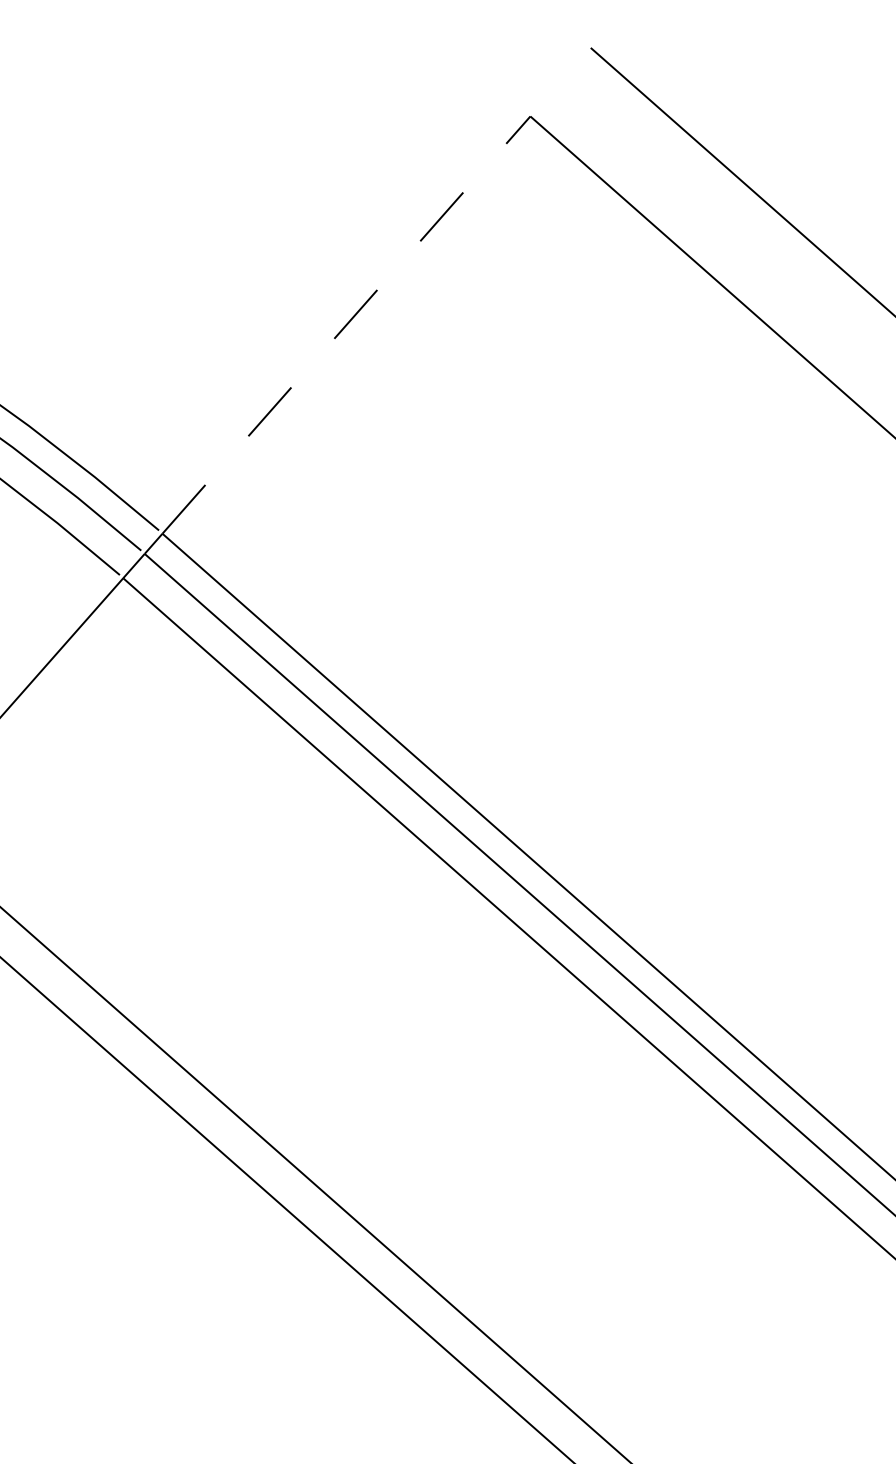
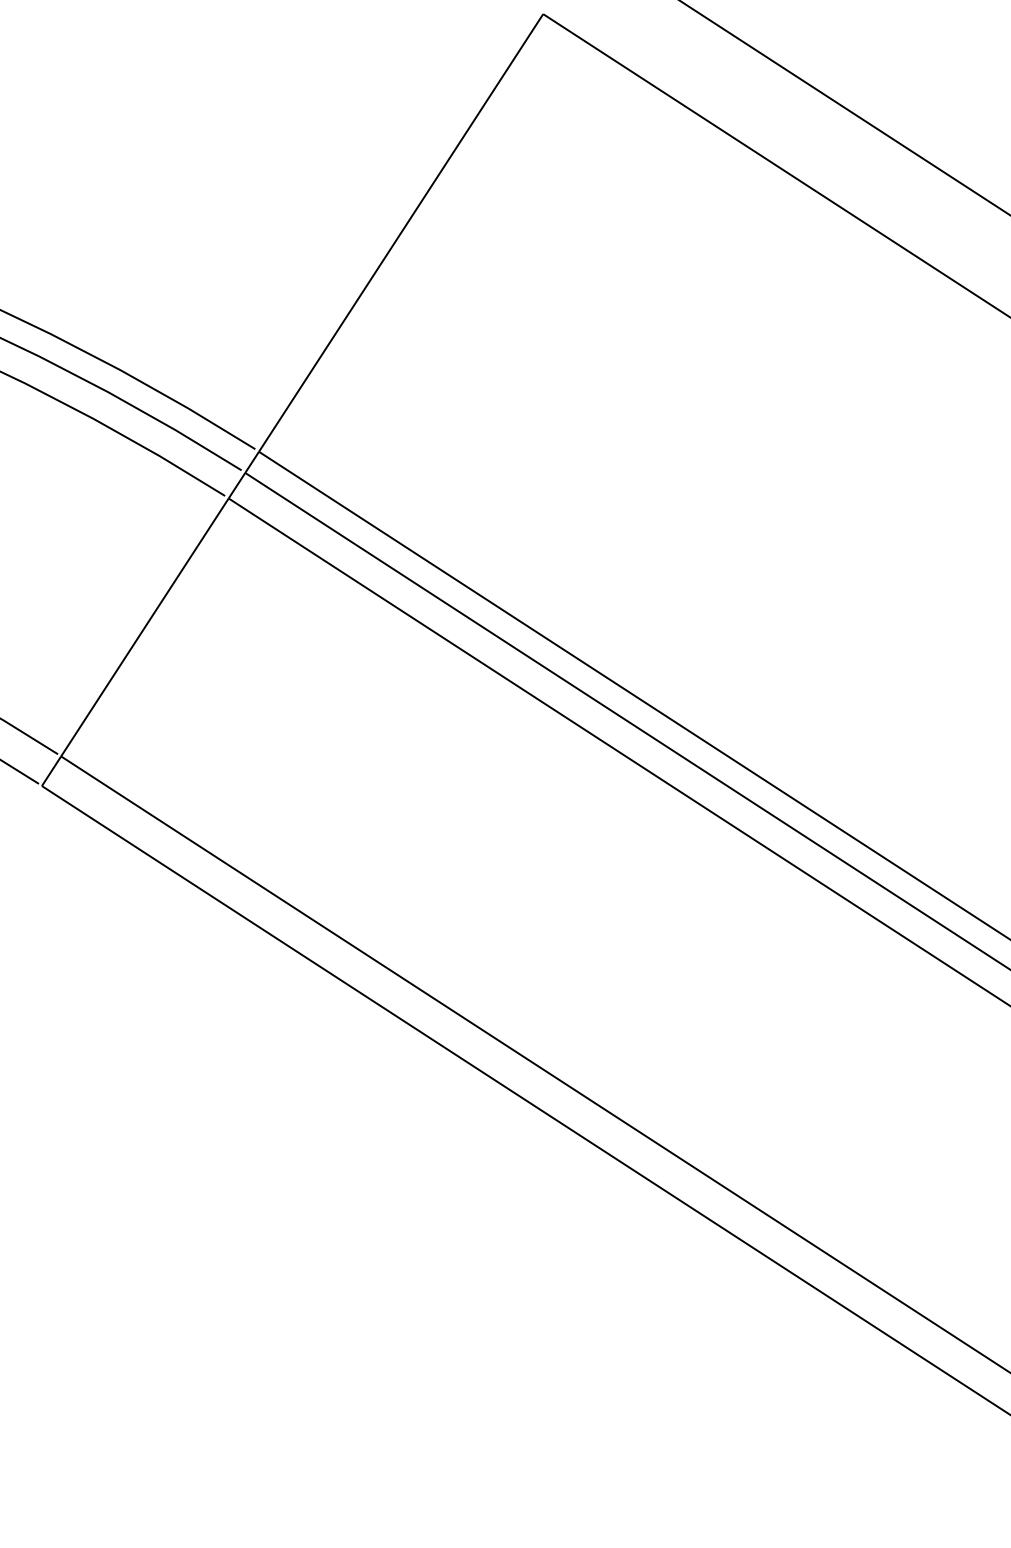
line: (346, 324) -> (401, 232), dashed -> solid

